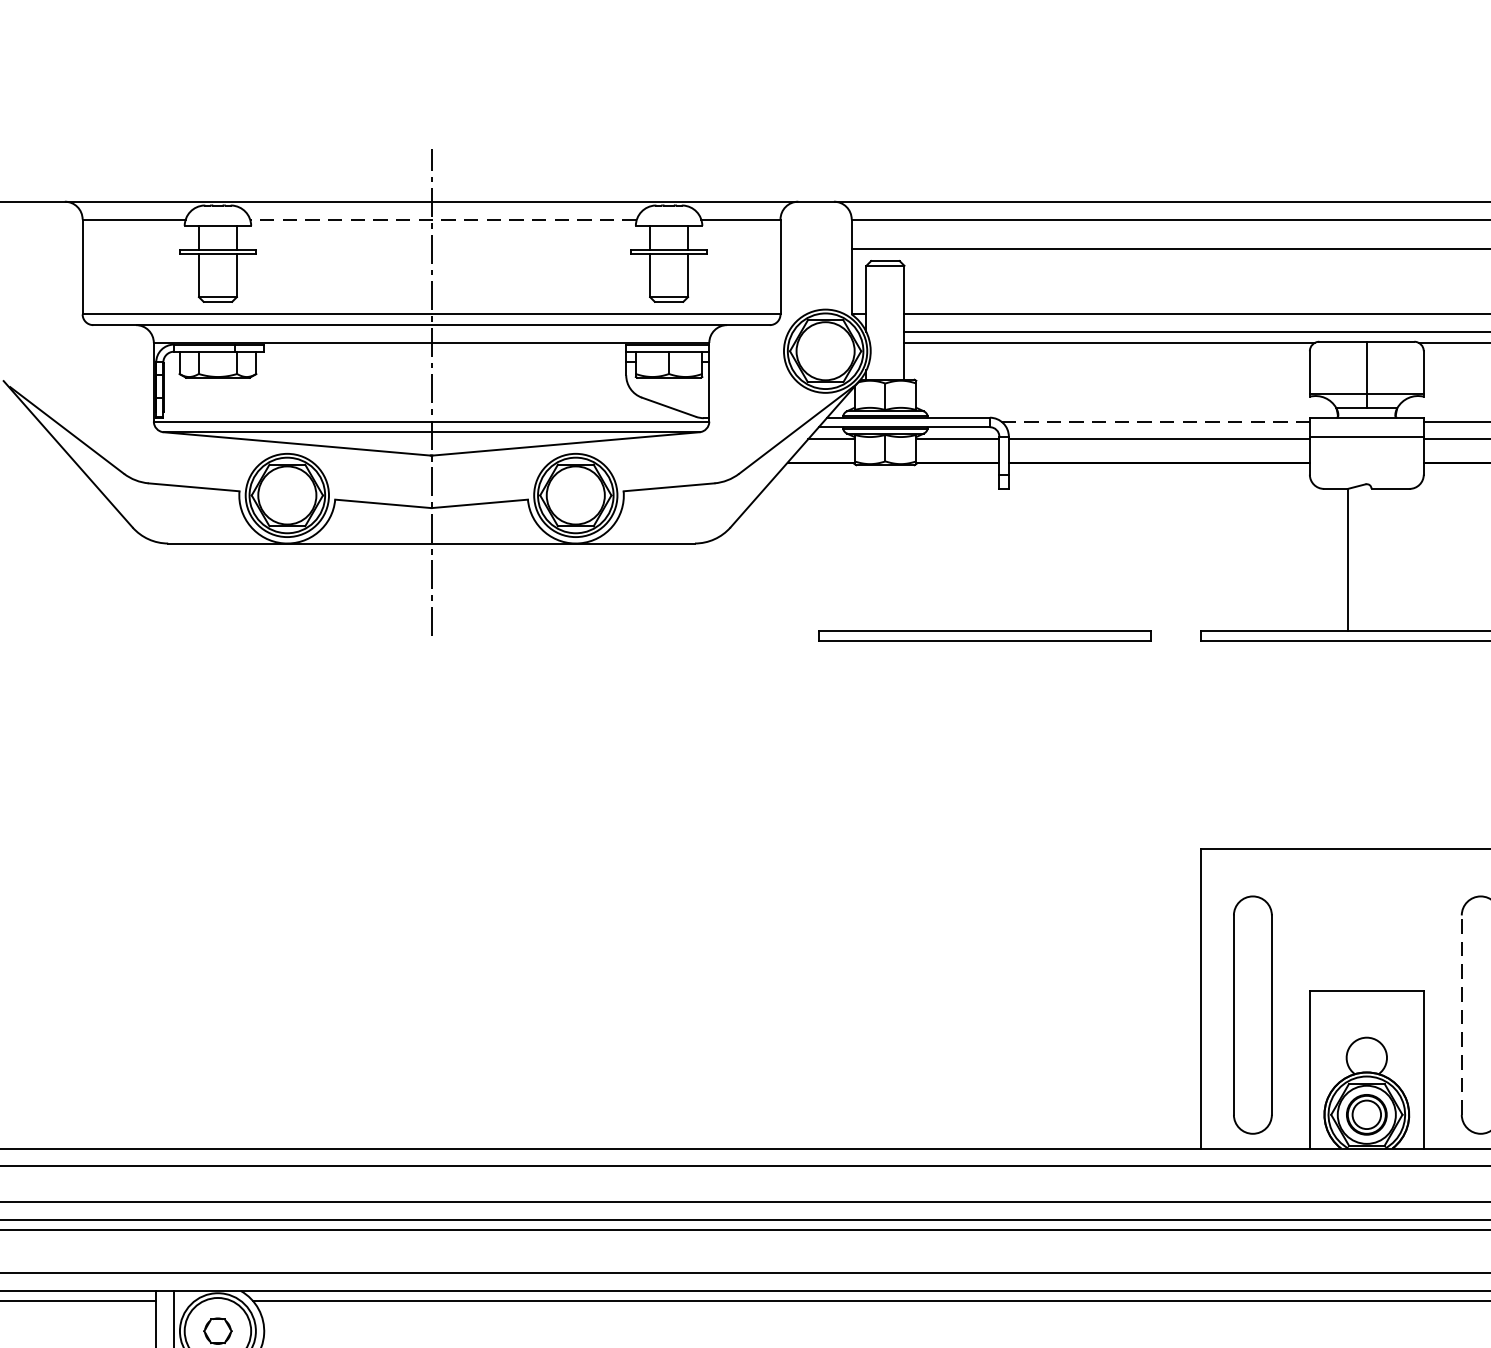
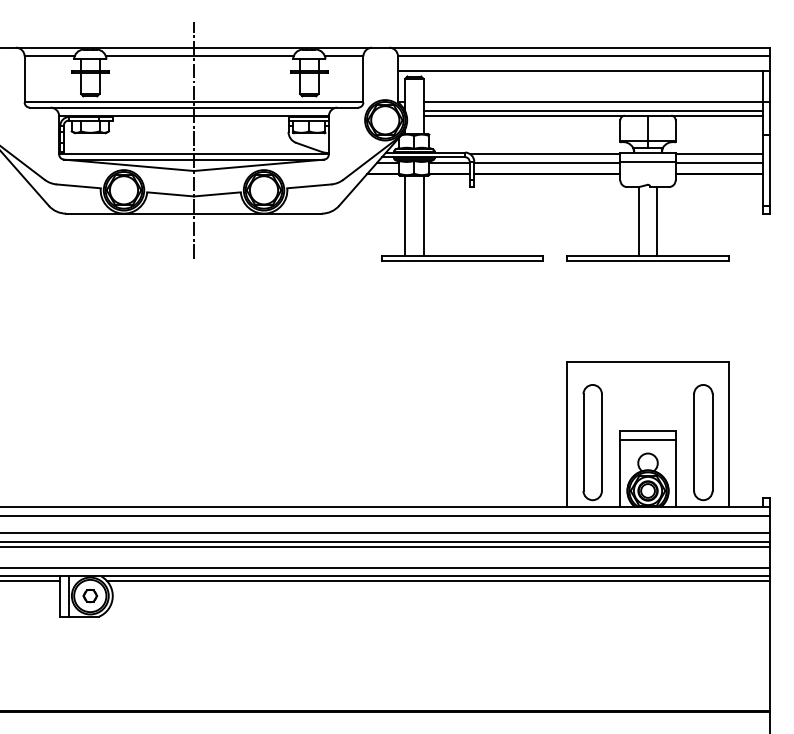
line: (442, 219) -> (199, 56), dashed -> solid
line: (1155, 421) -> (545, 154), dashed -> solid
line: (867, 547) -> (405, 215), added
line: (904, 547) -> (423, 215), added
line: (1386, 559) -> (657, 221), added
line: (1365, 1010) -> (647, 440), added
line: (1462, 1014) -> (694, 442), dashed -> solid

